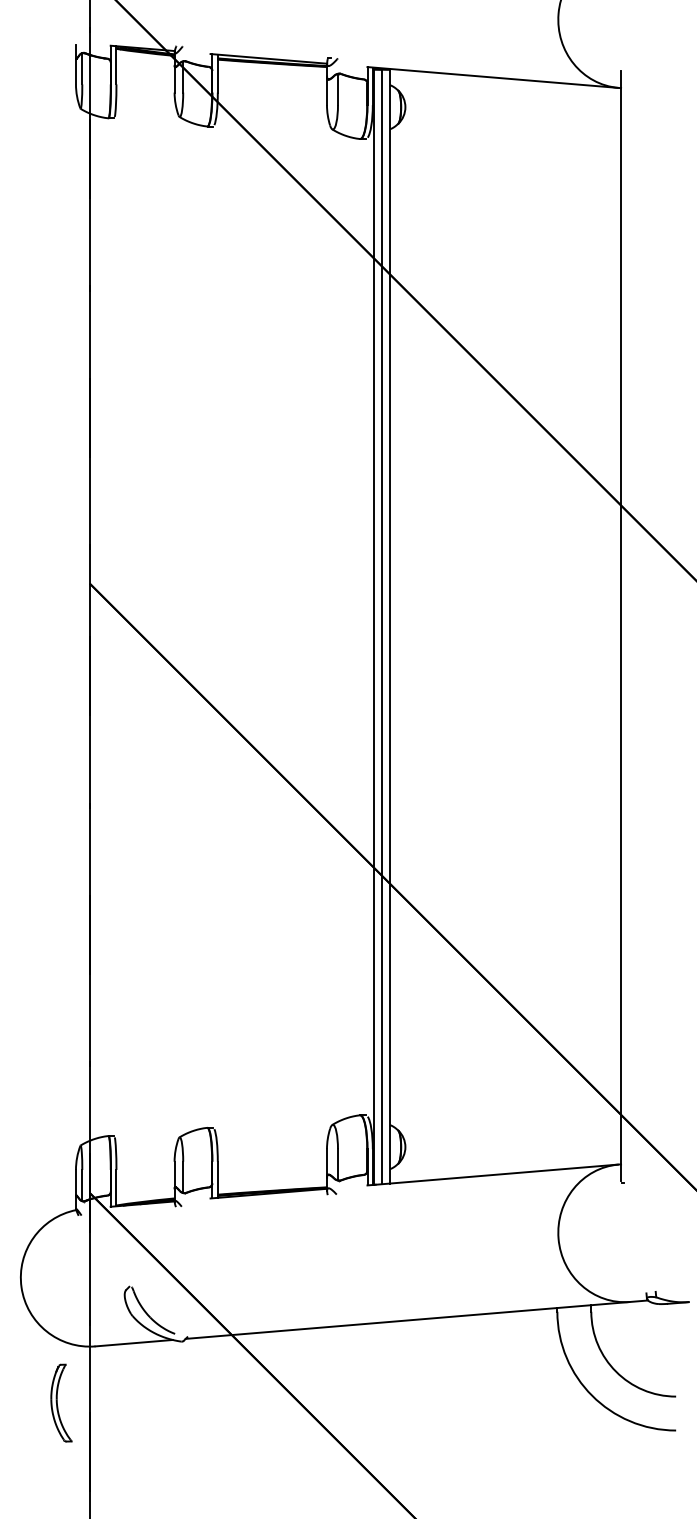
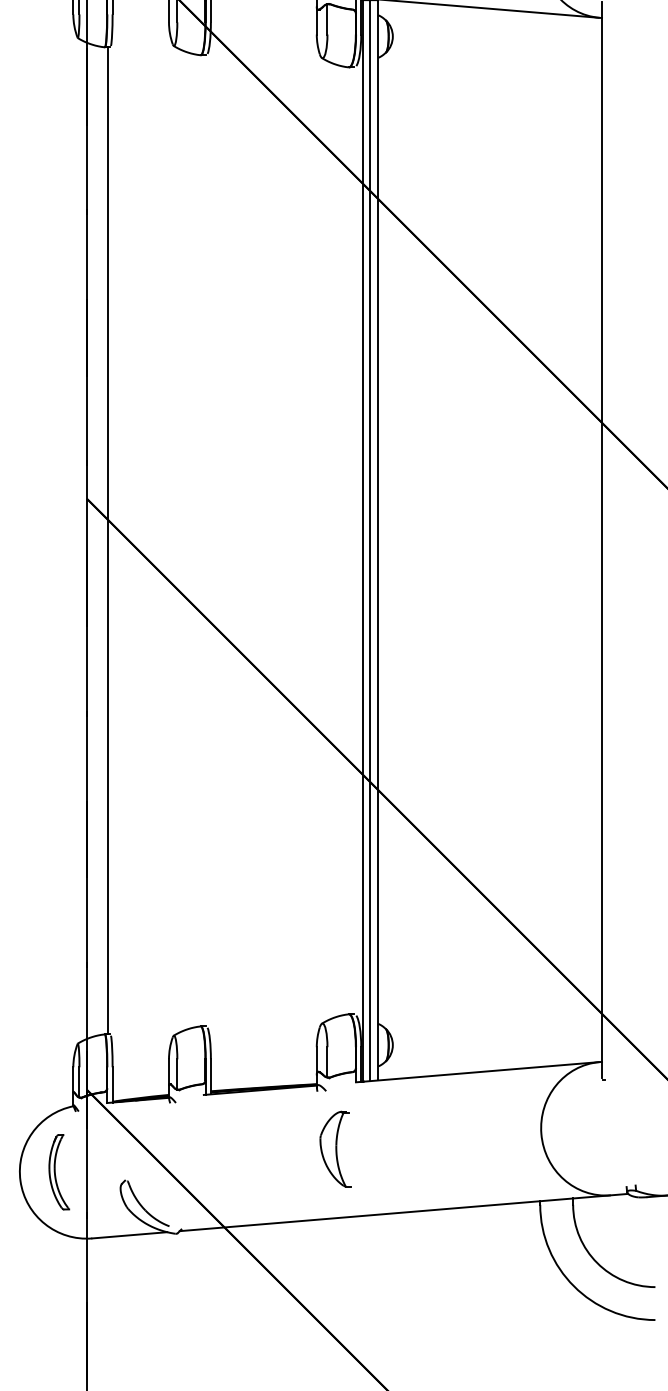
line: (111, 627) -> (107, 541), added
part: (345, 1253) -> (334, 1148), added
part: (61, 1402) -> (59, 1171), moved

